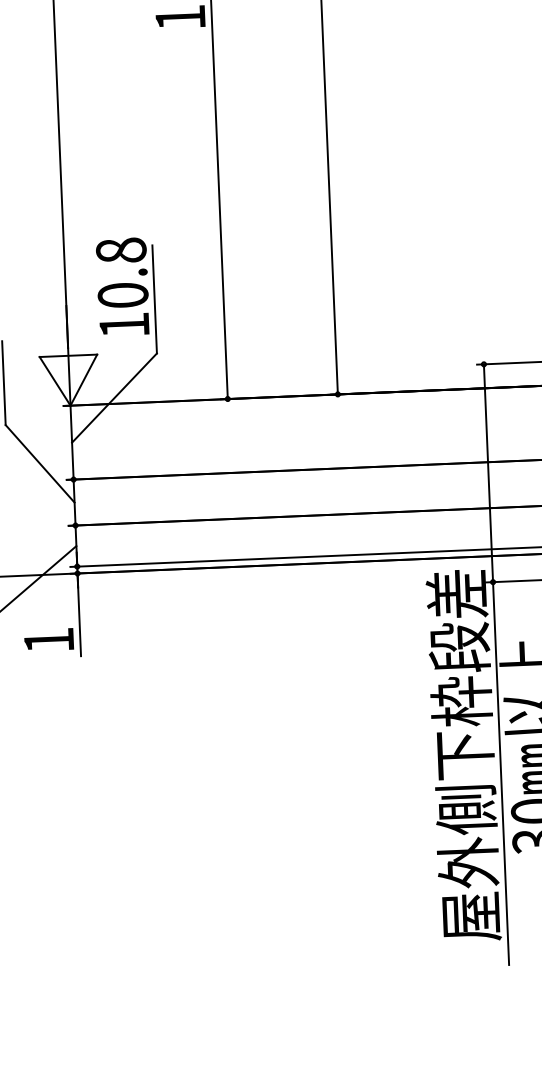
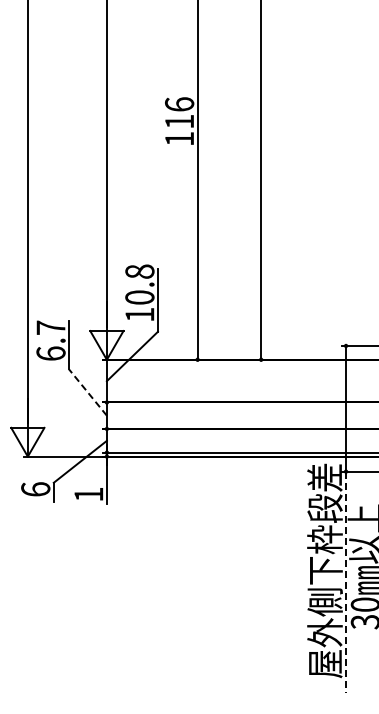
line: (39, 463) -> (87, 392), solid -> dashed
line: (501, 774) -> (346, 582), solid -> dashed

